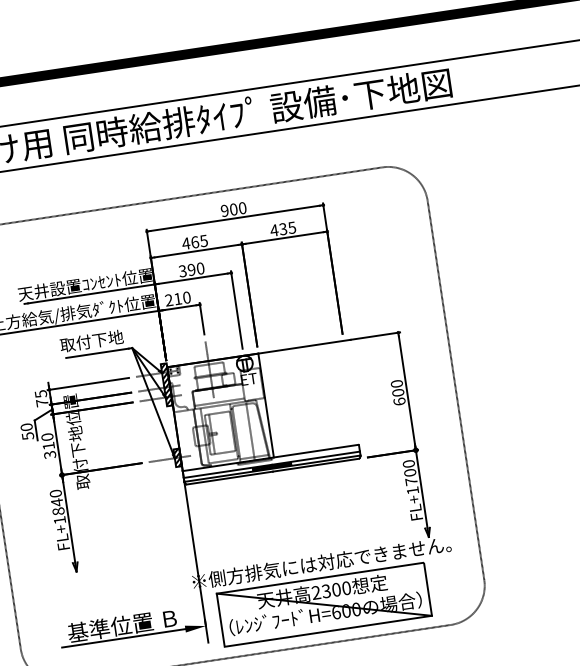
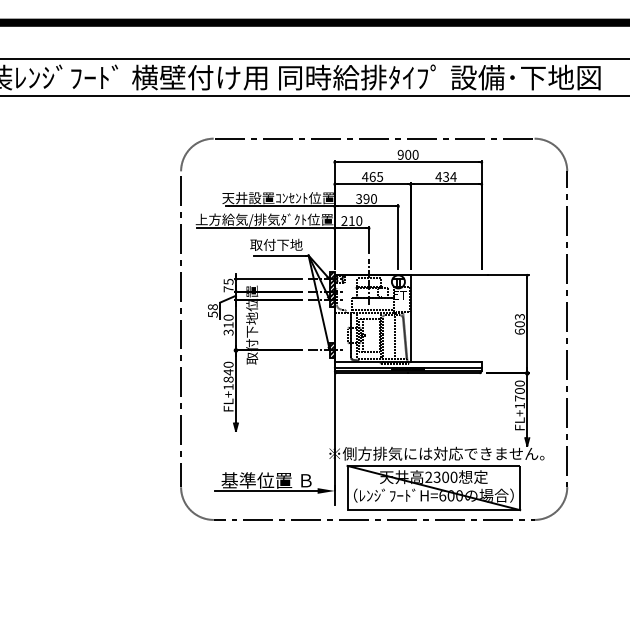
text: (292, 227) -> (453, 176), 435 -> 434
text: (396, 383) -> (519, 316), 600 -> 603
text: (26, 427) -> (212, 307), 50 -> 58

